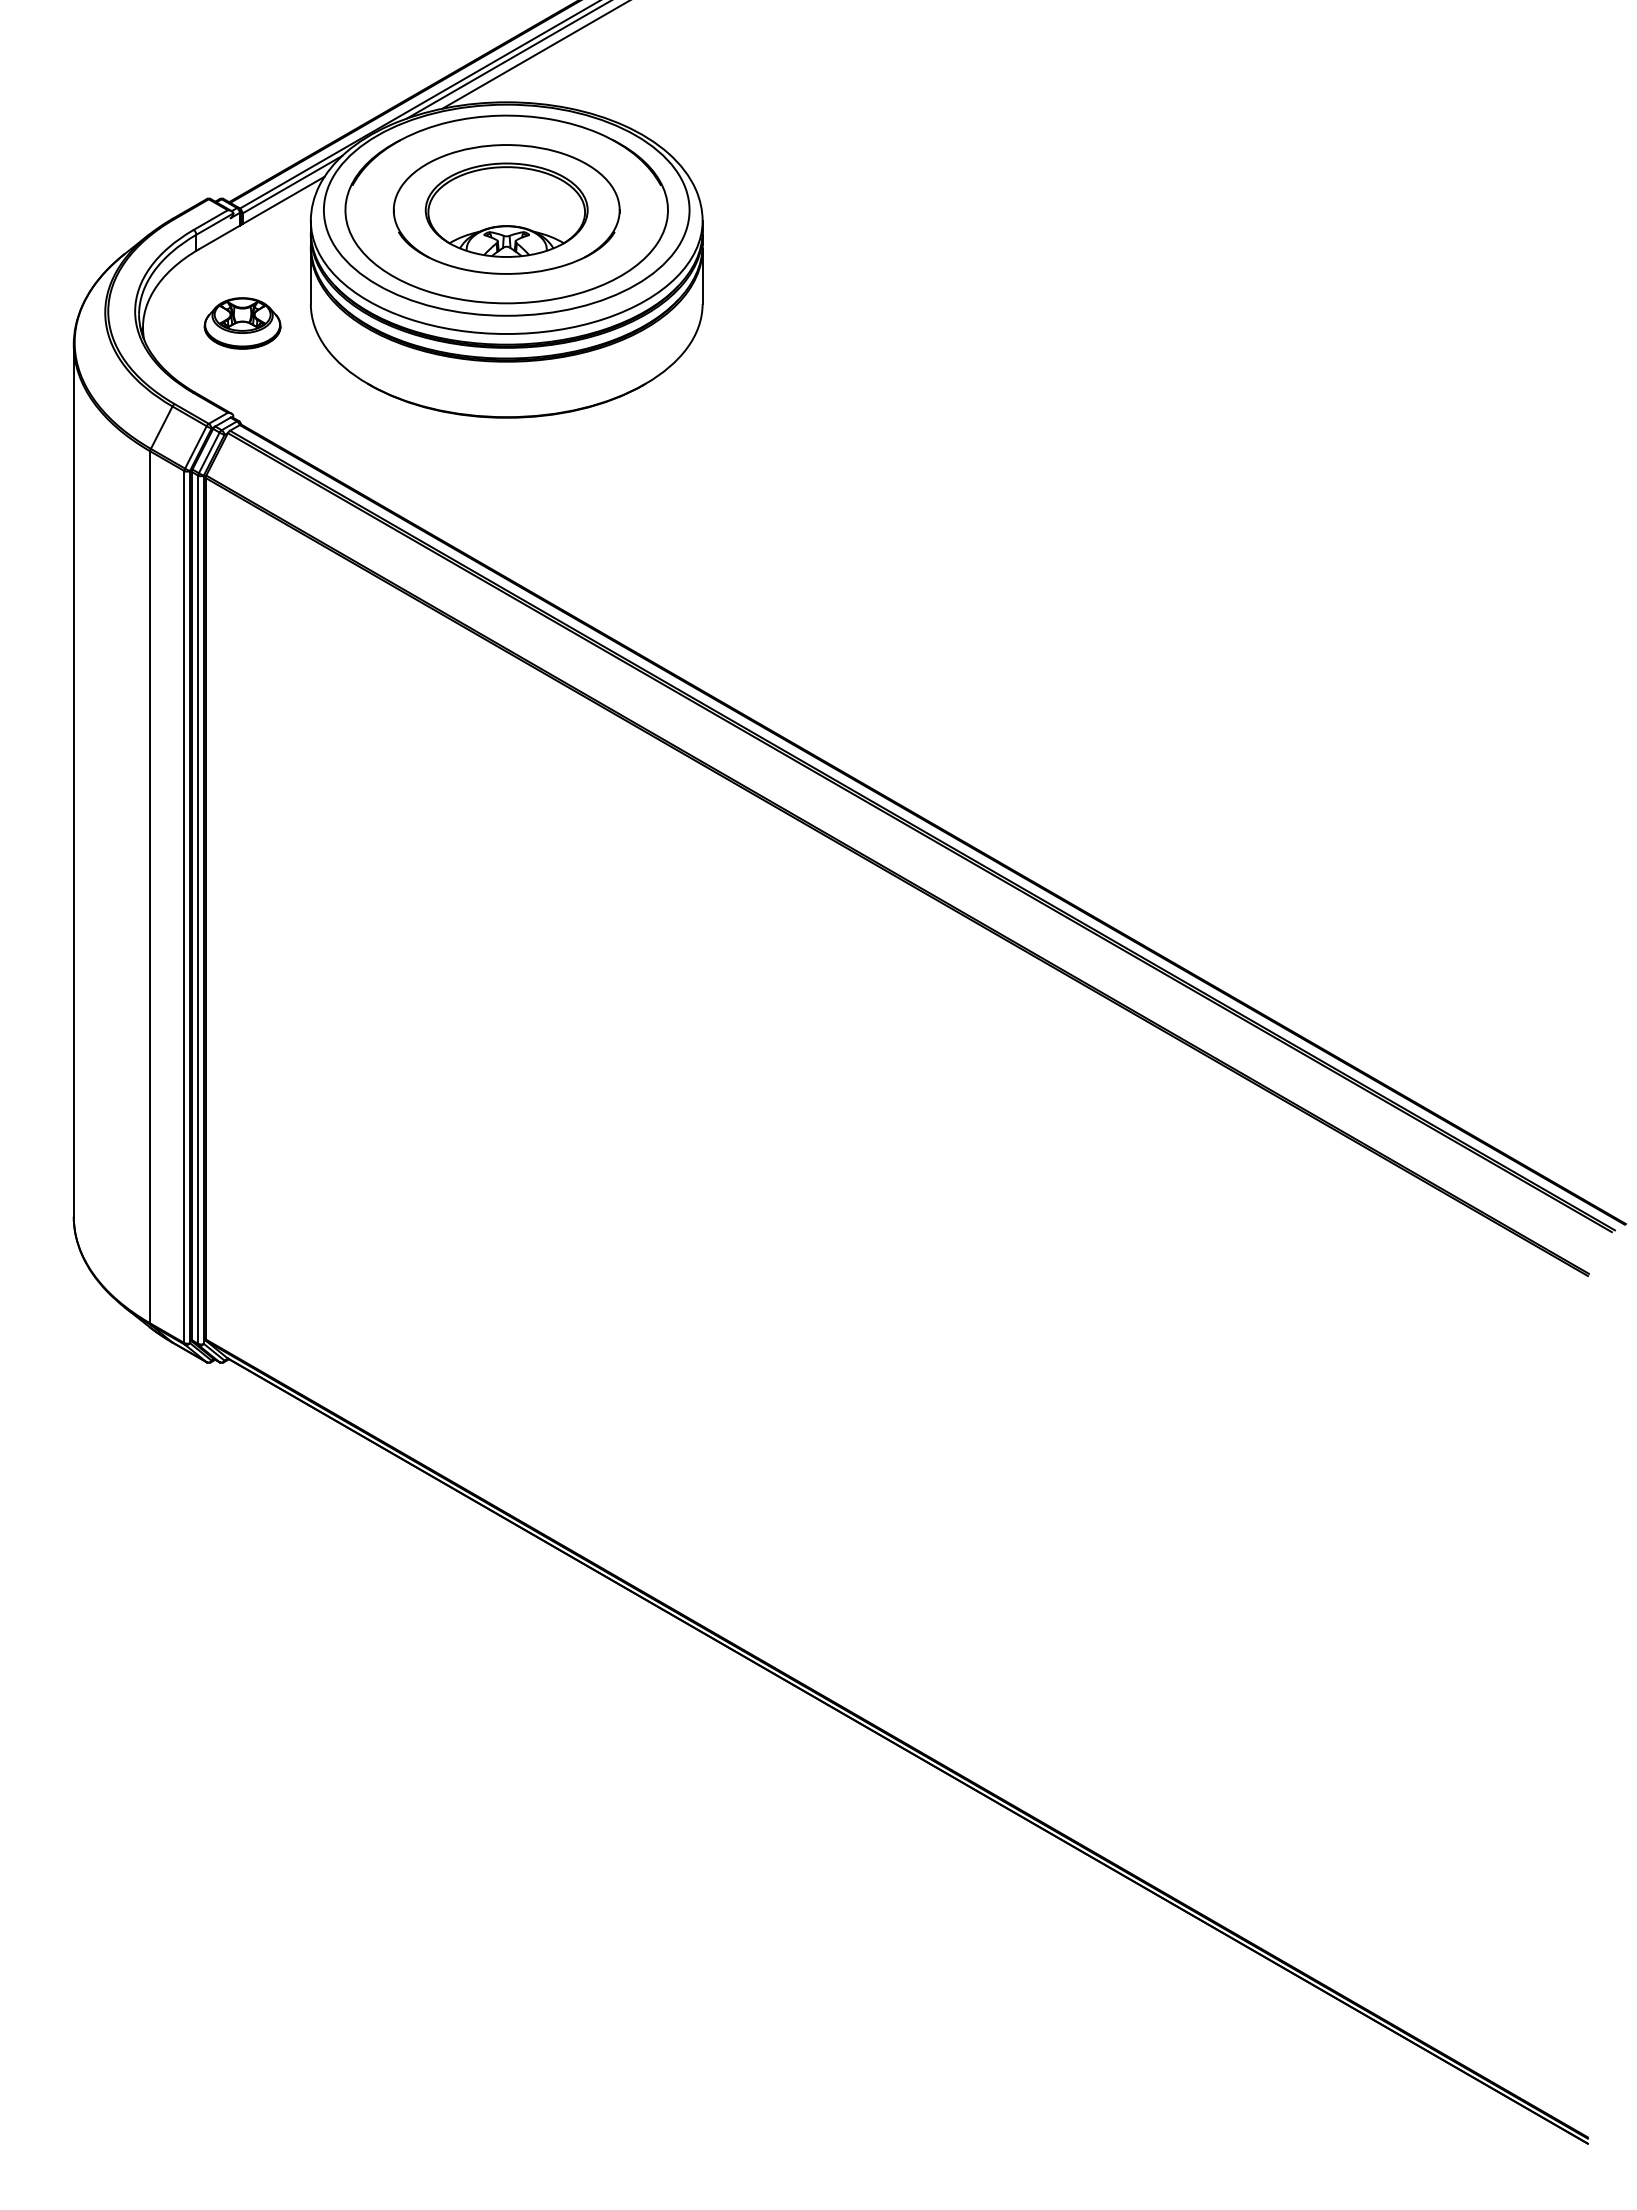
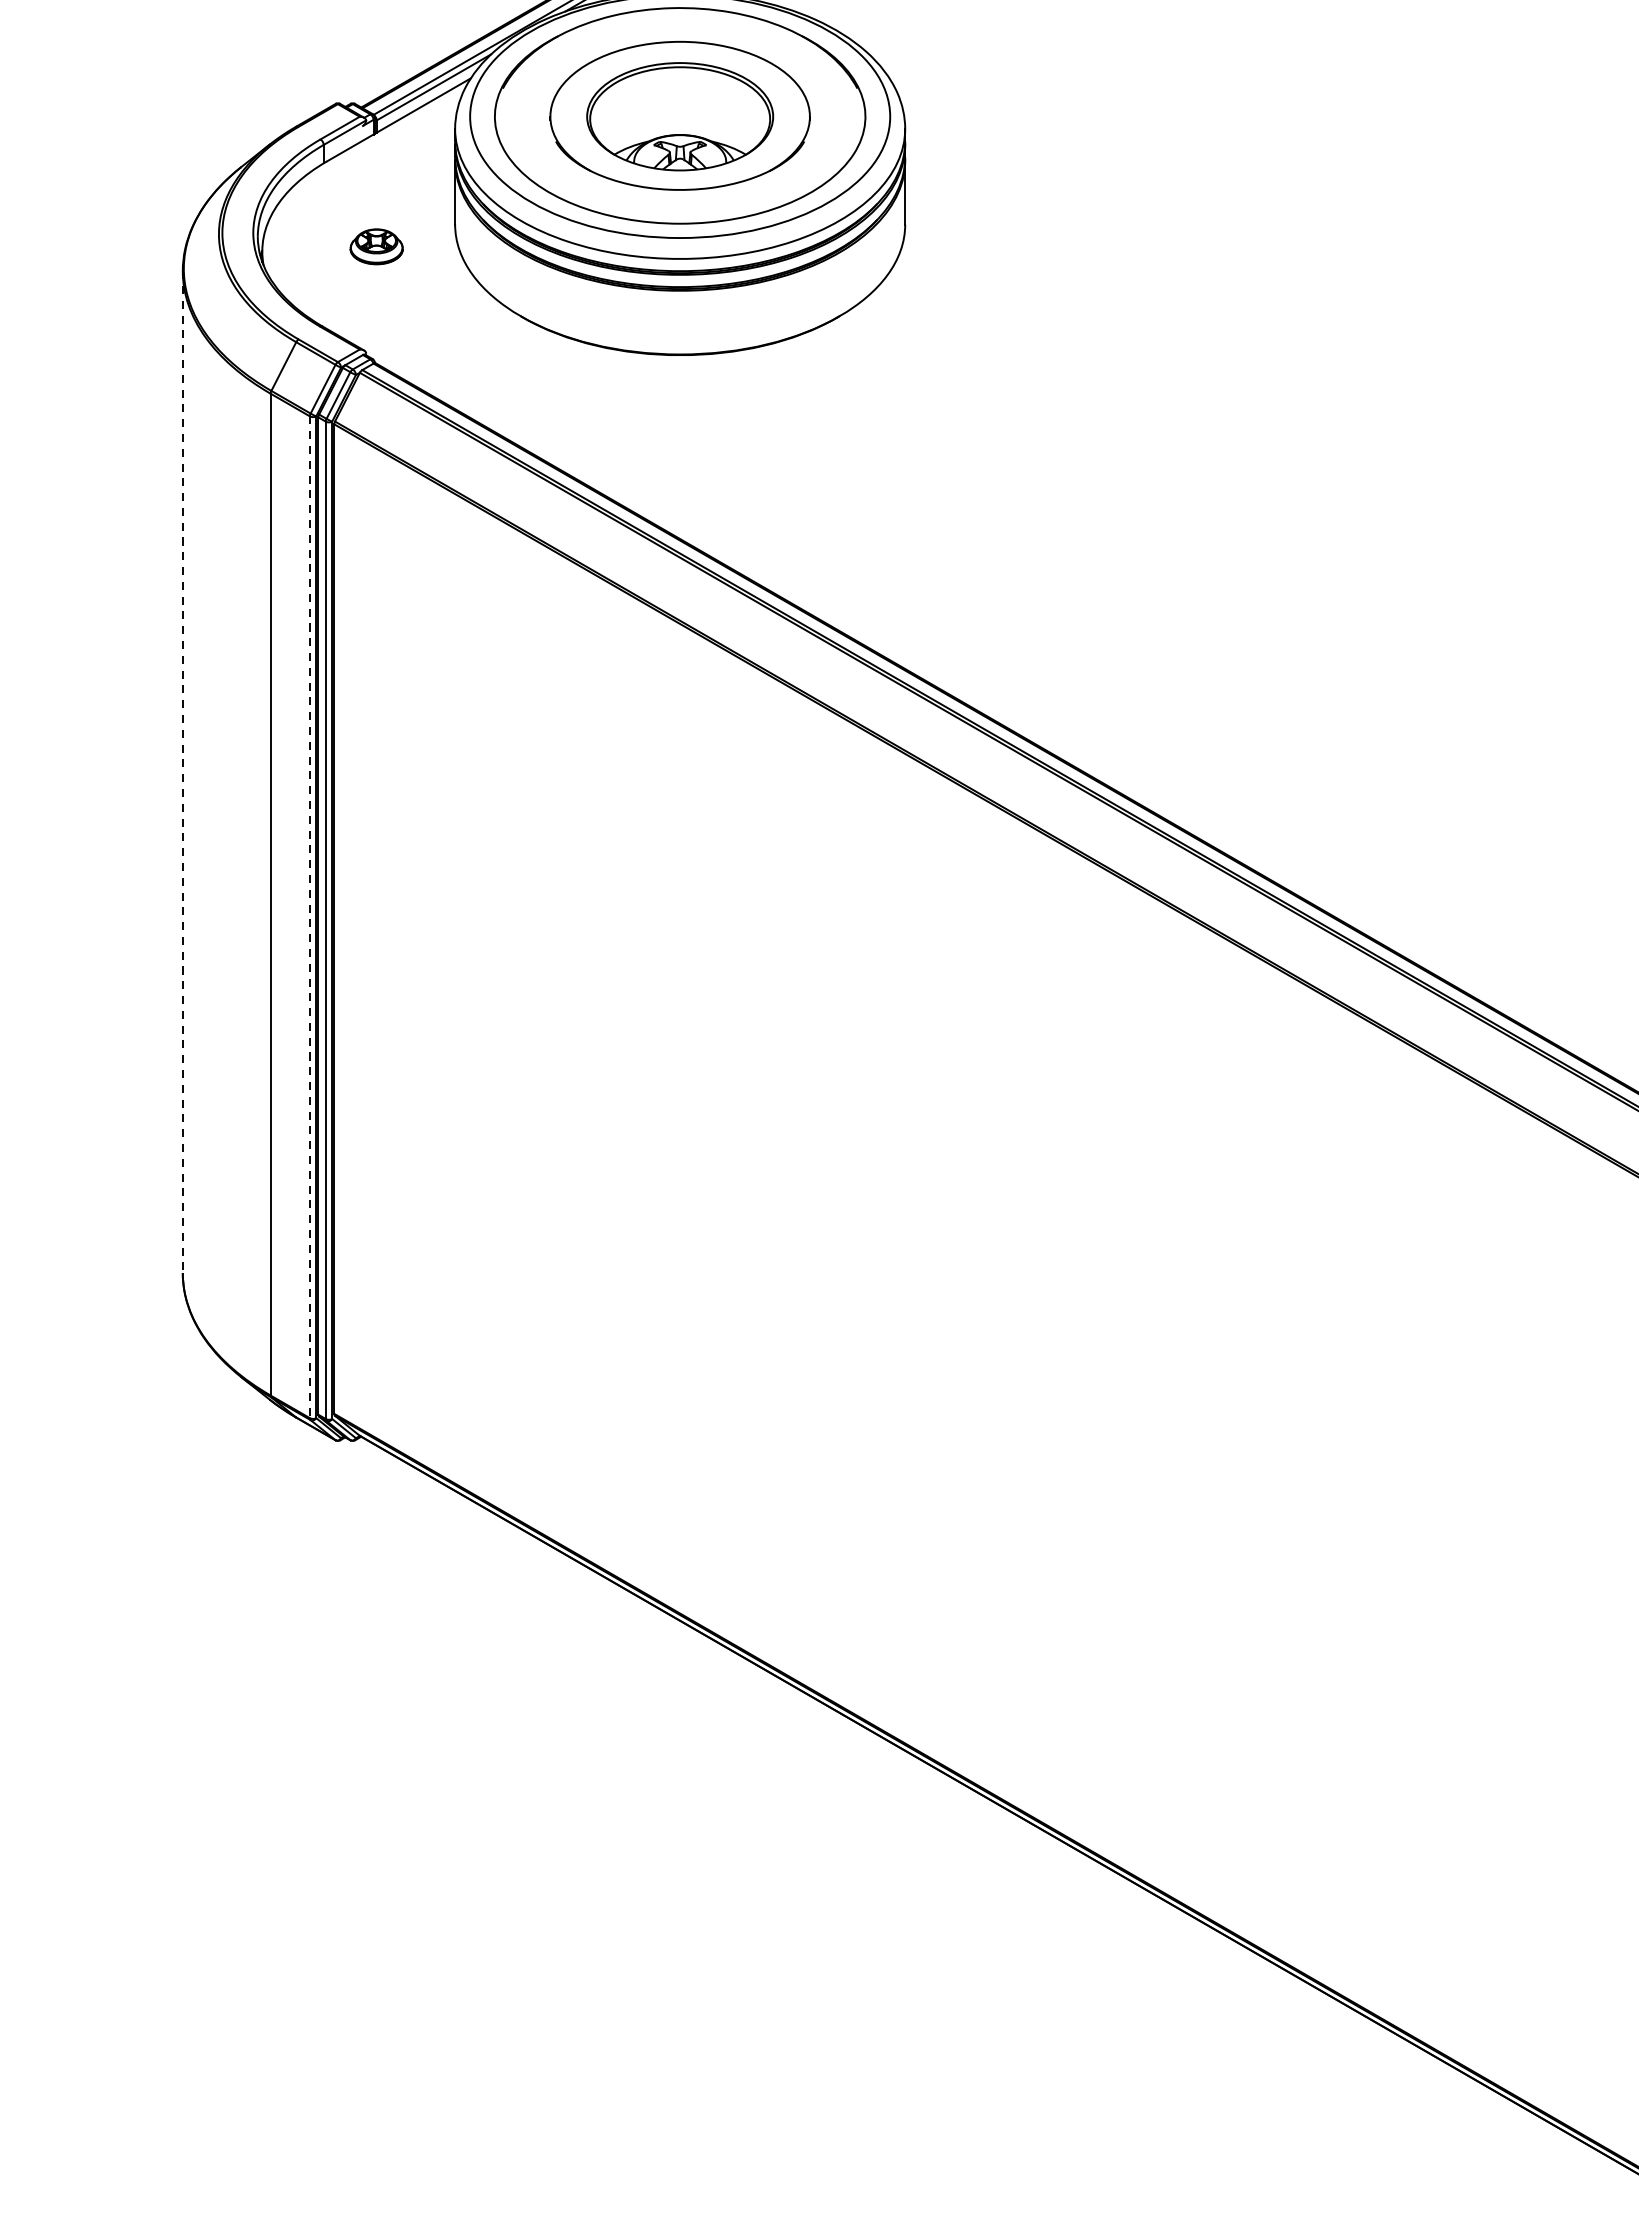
part: (242, 323) -> (376, 246), size x0.6
line: (73, 781) -> (182, 773), solid -> dashed
line: (184, 907) -> (309, 917), solid -> dashed

